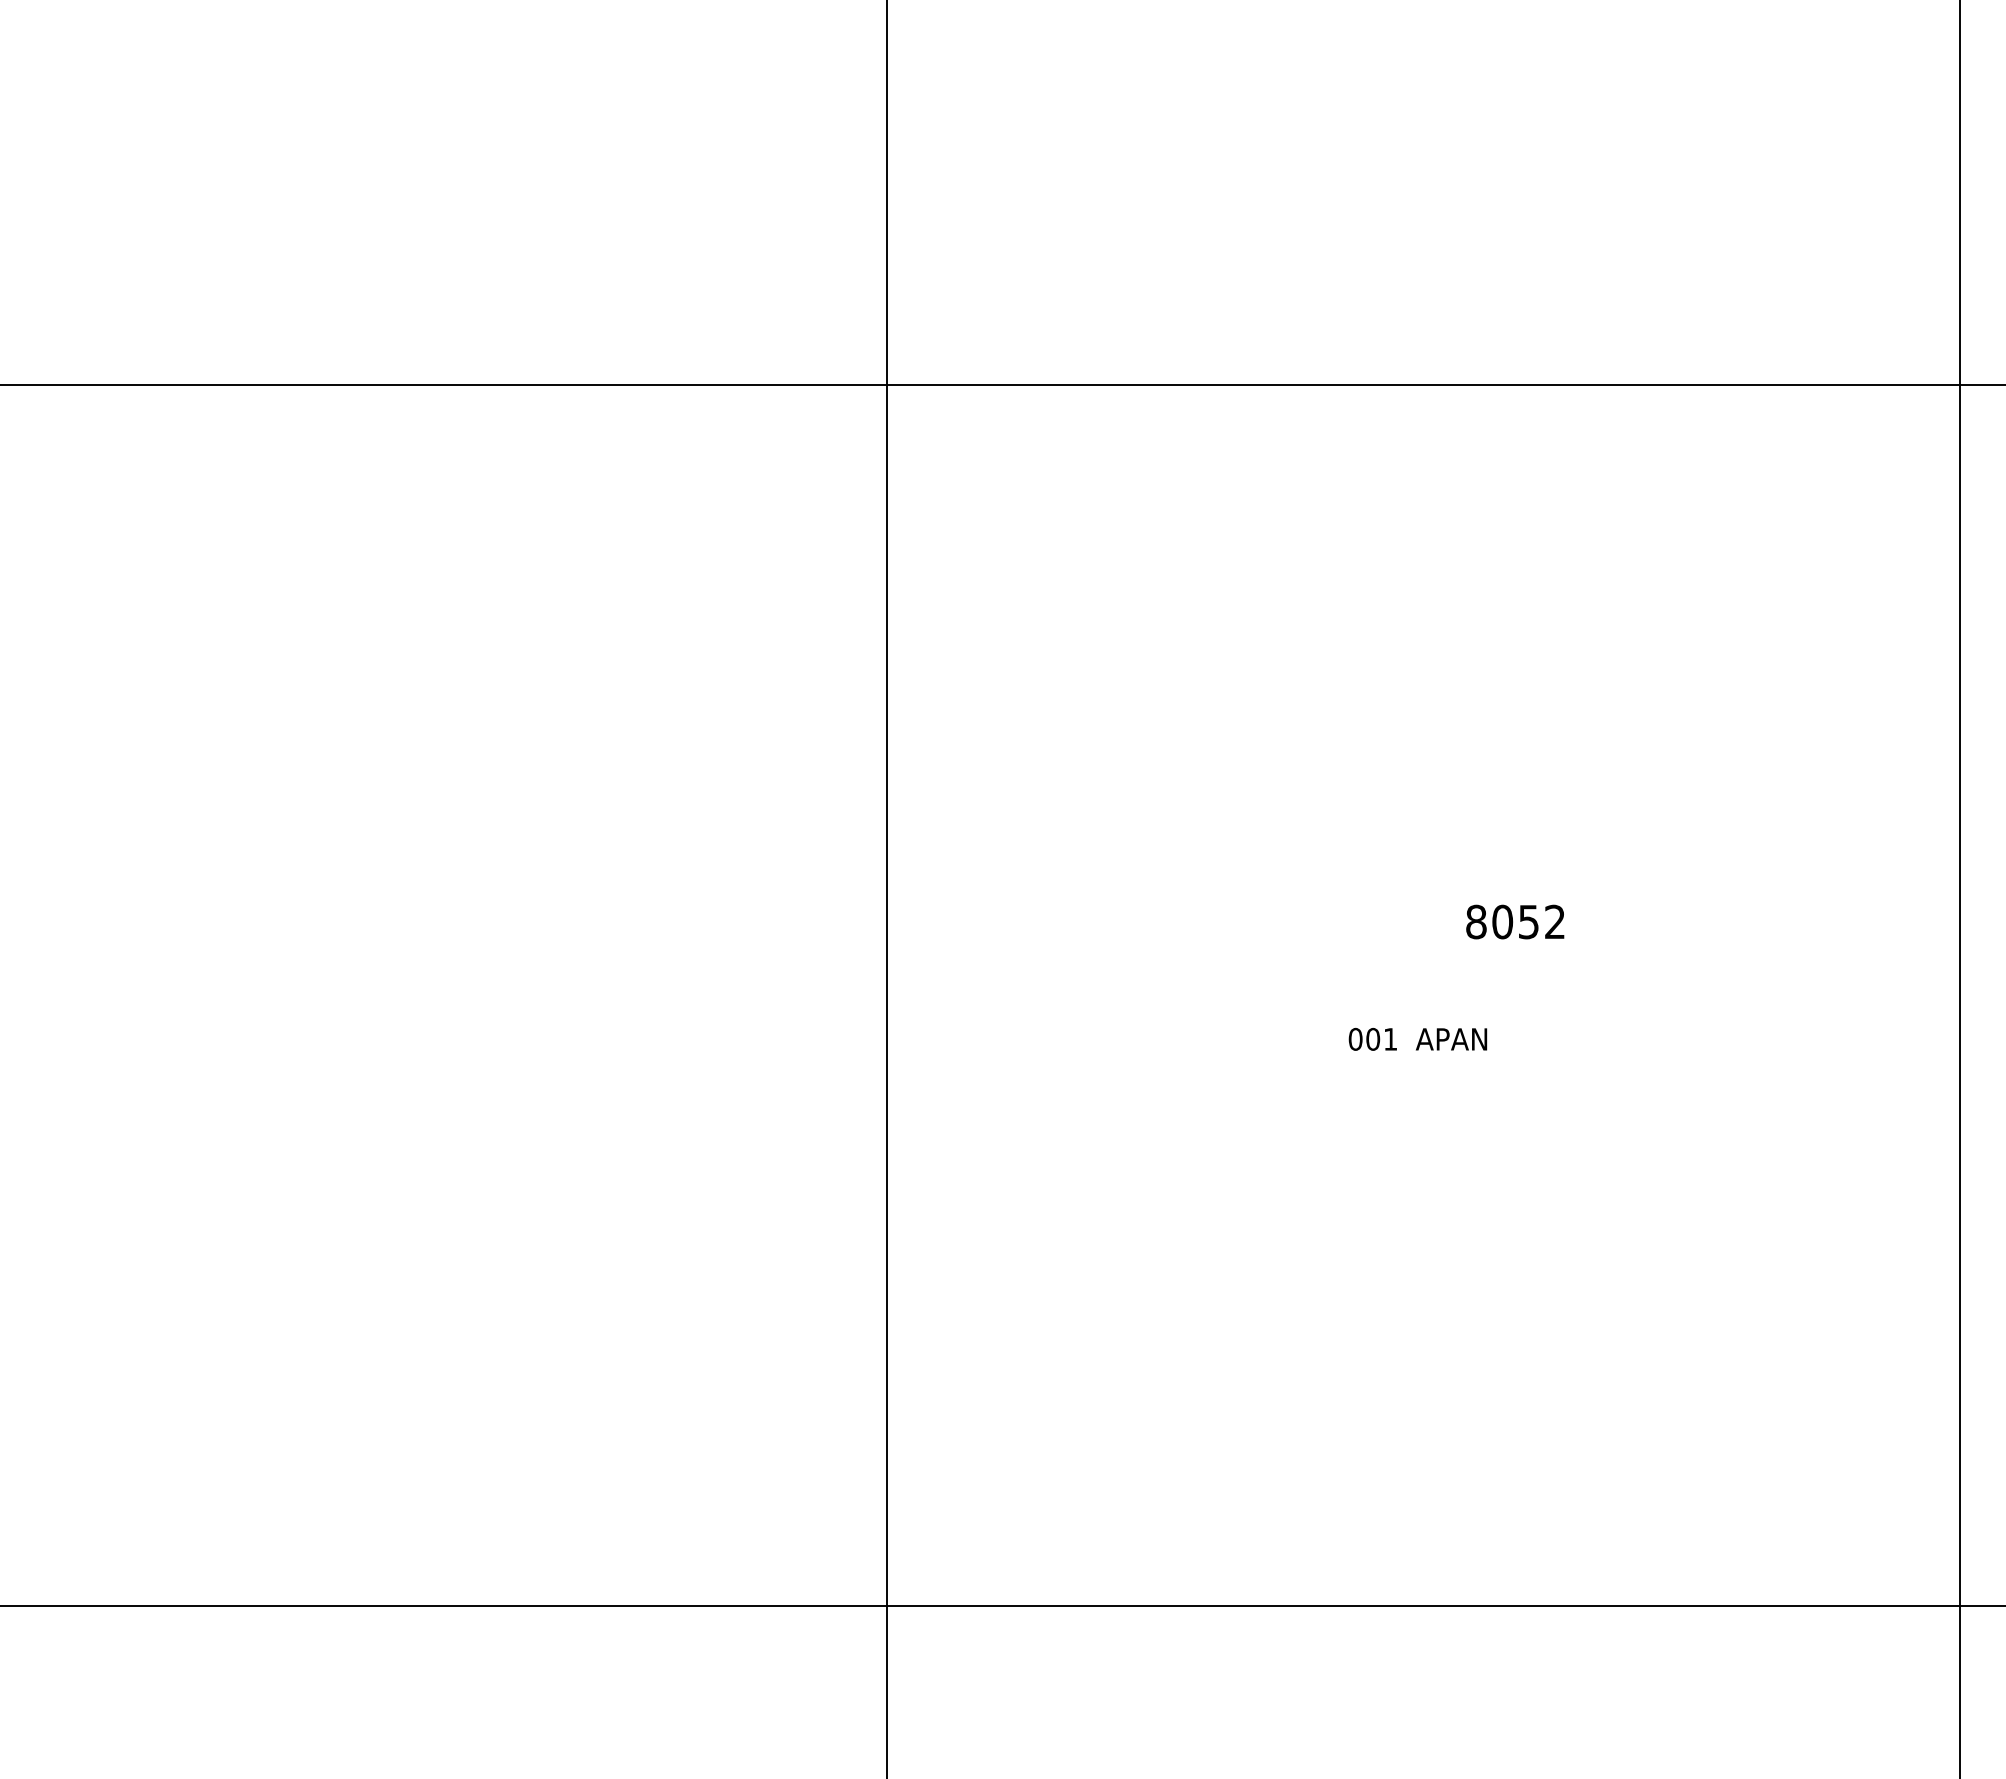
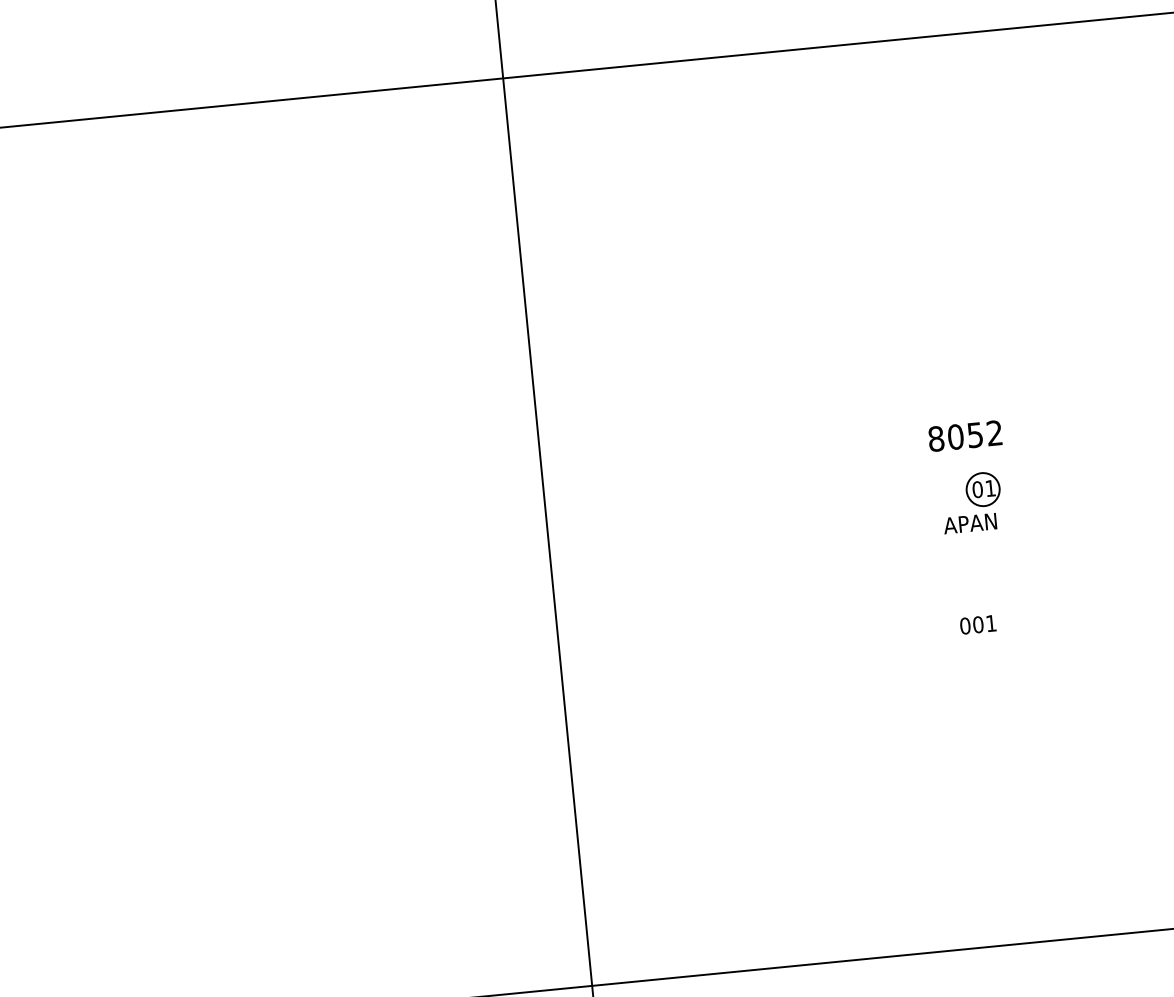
text: (1515, 921) -> (965, 435), moved
part: (1473, 995) -> (983, 489), added
text: (1372, 1038) -> (977, 624), moved

